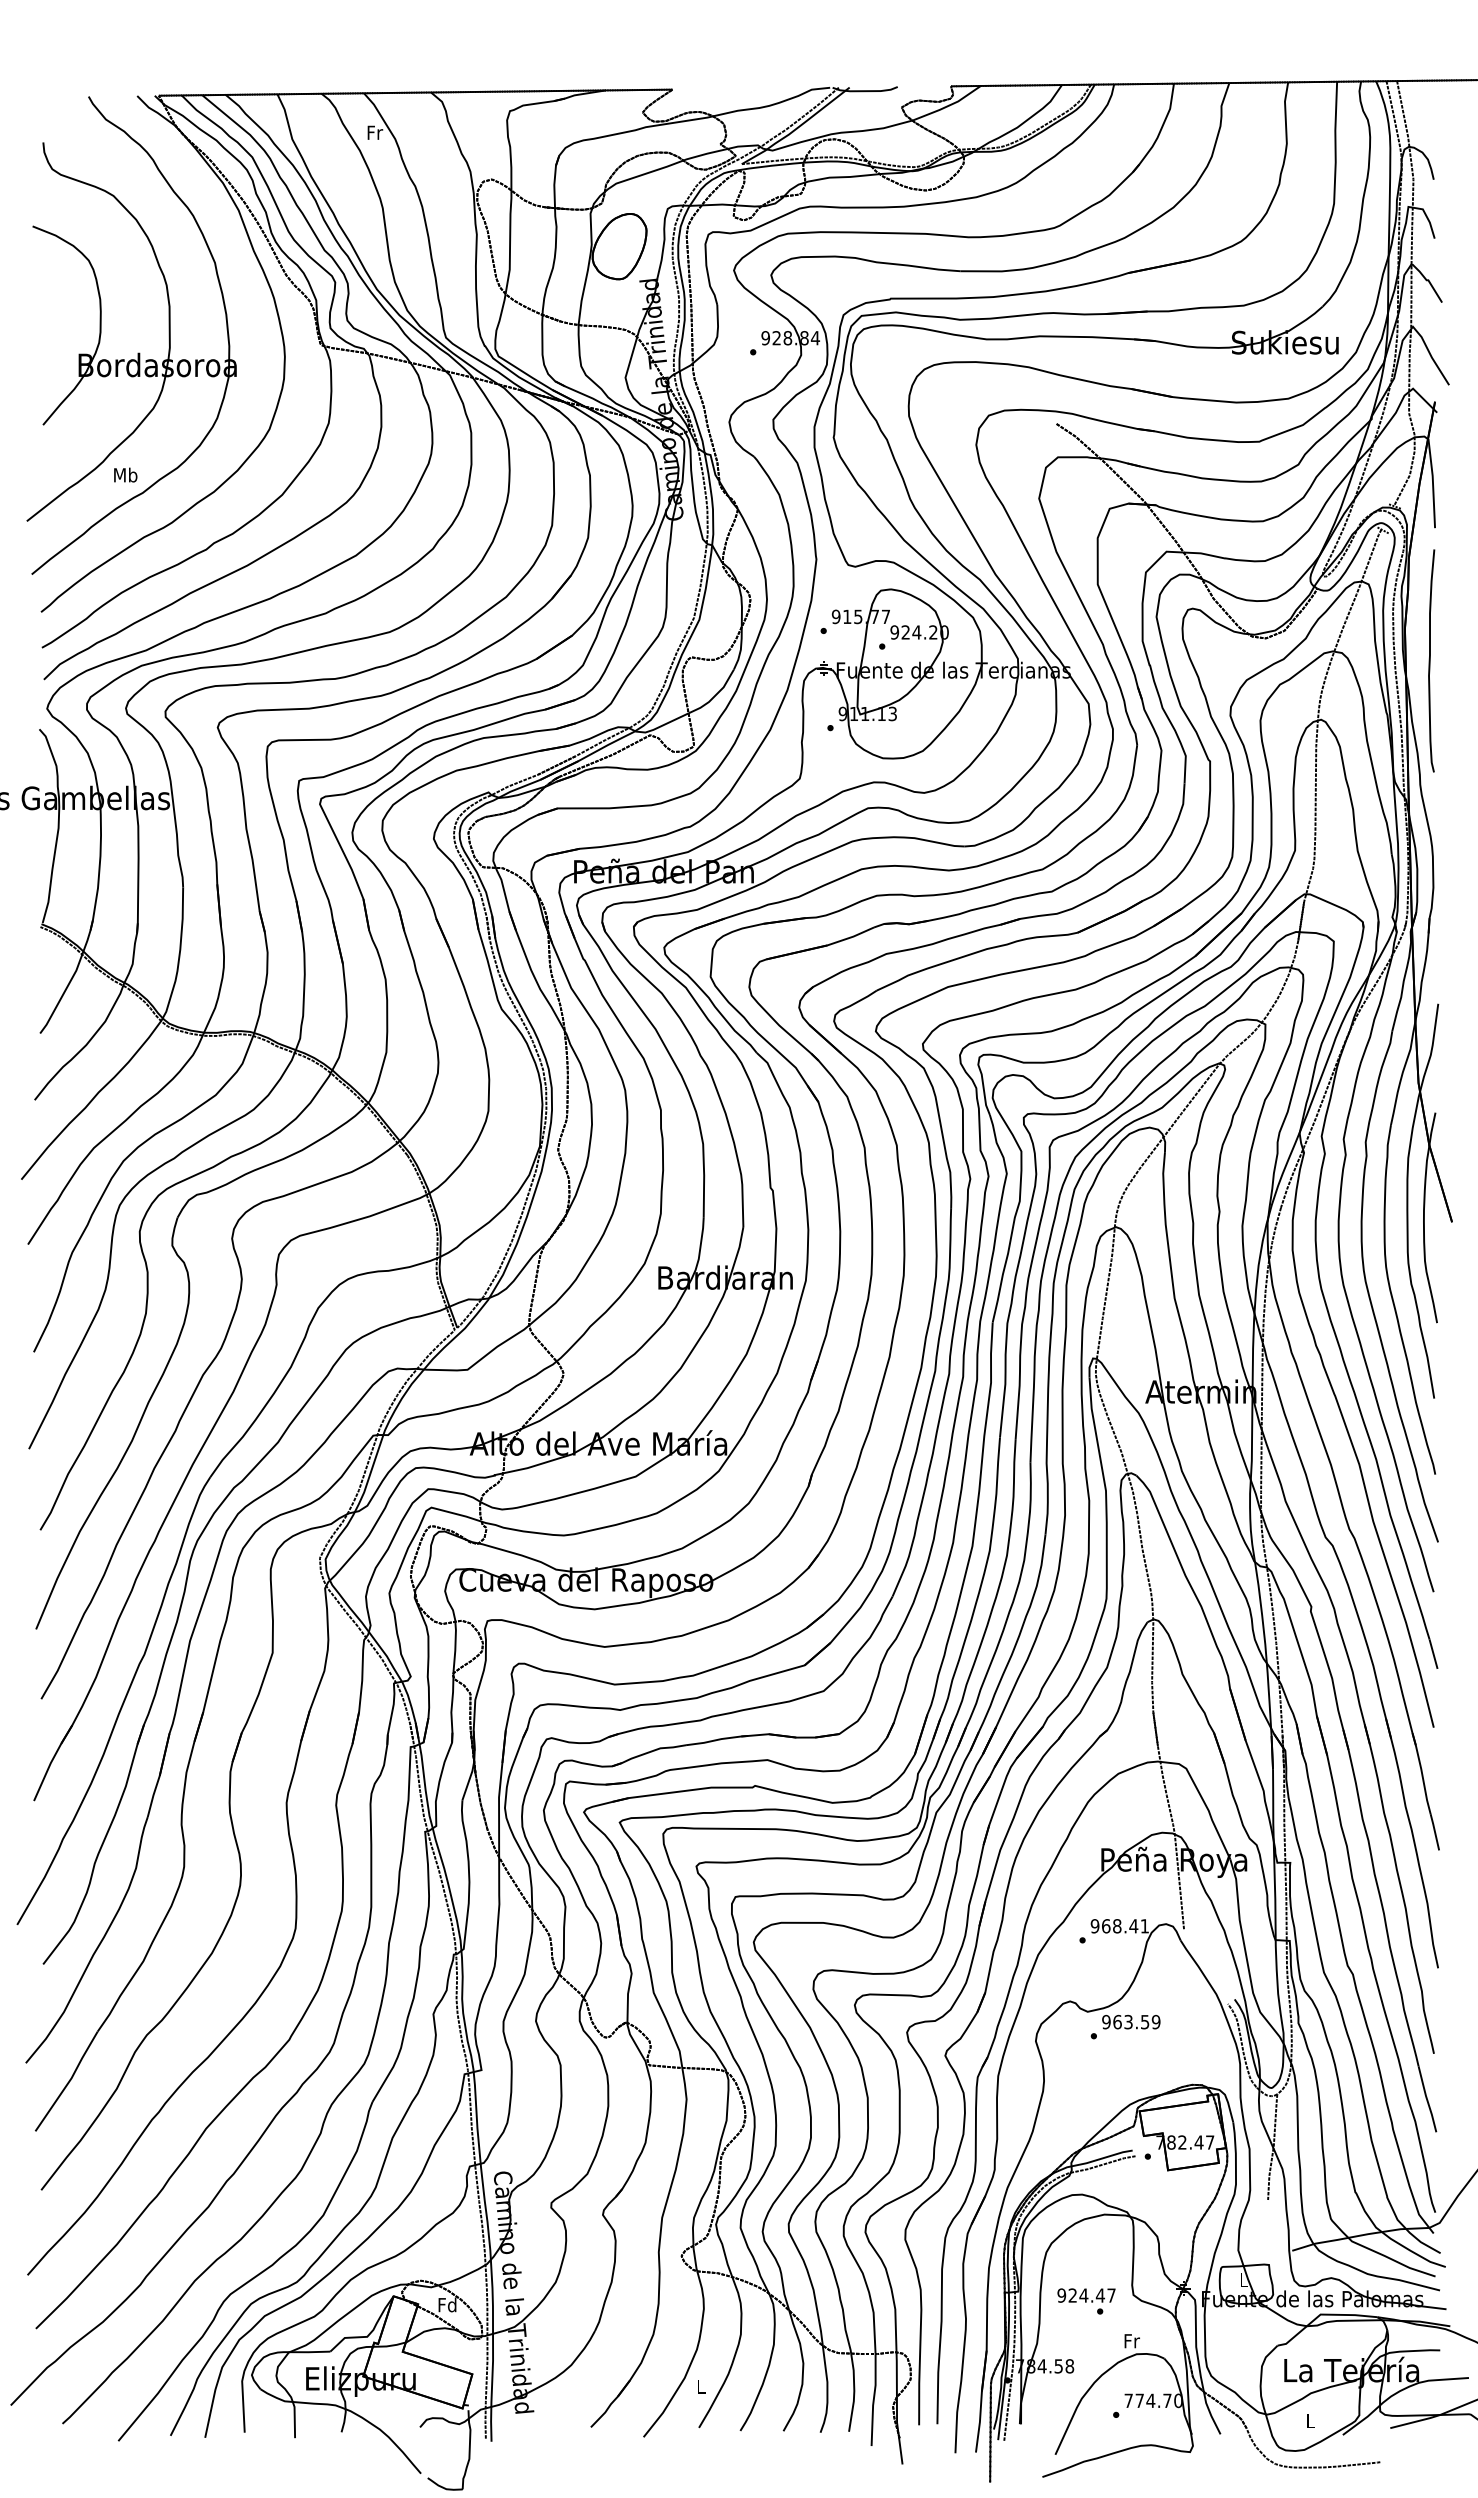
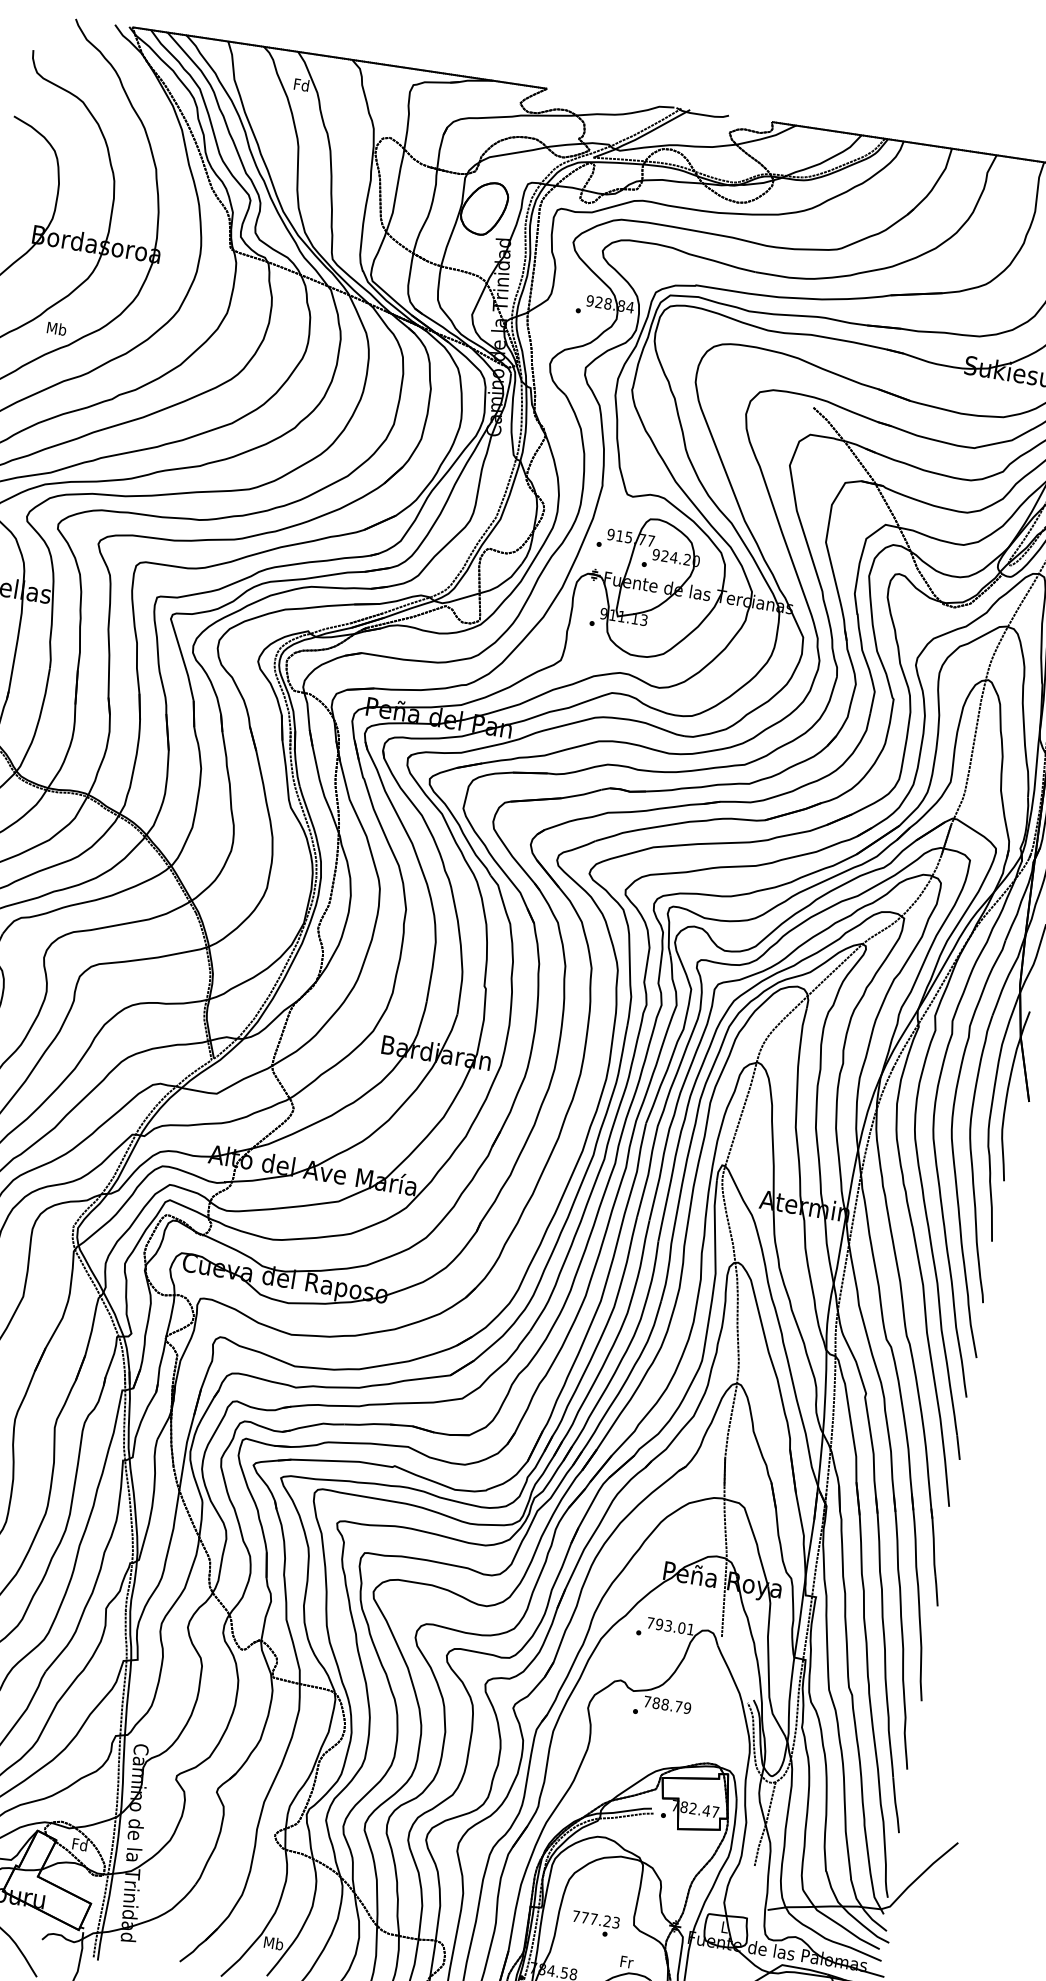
text: (374, 132) -> (301, 84), Fr -> Fd
text: (1114, 1926) -> (666, 1625), 968.41 -> 793.01
text: (1125, 2021) -> (662, 1703), 963.59 -> 788.79
text: (1086, 2295) -> (596, 1919), 924.47 -> 777.23
text: (700, 2386) -> (273, 1943), L -> Mb

